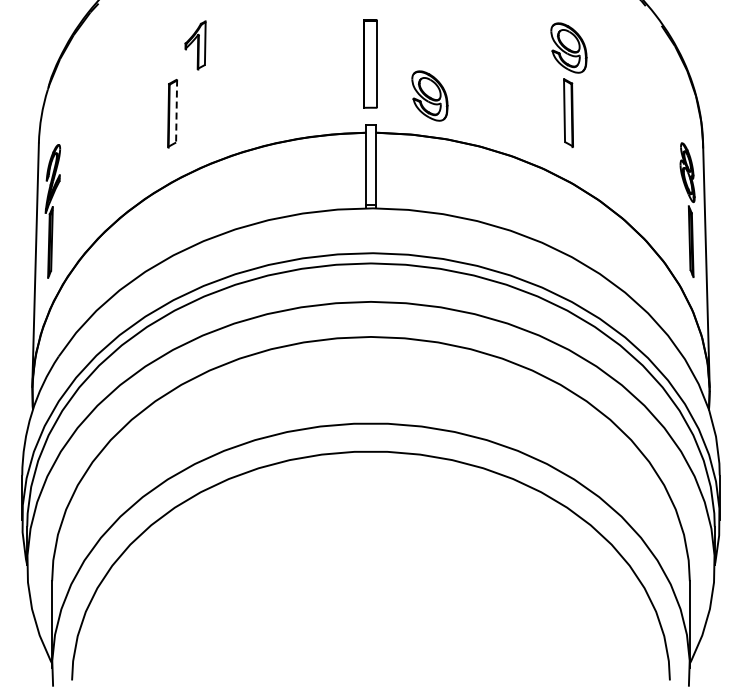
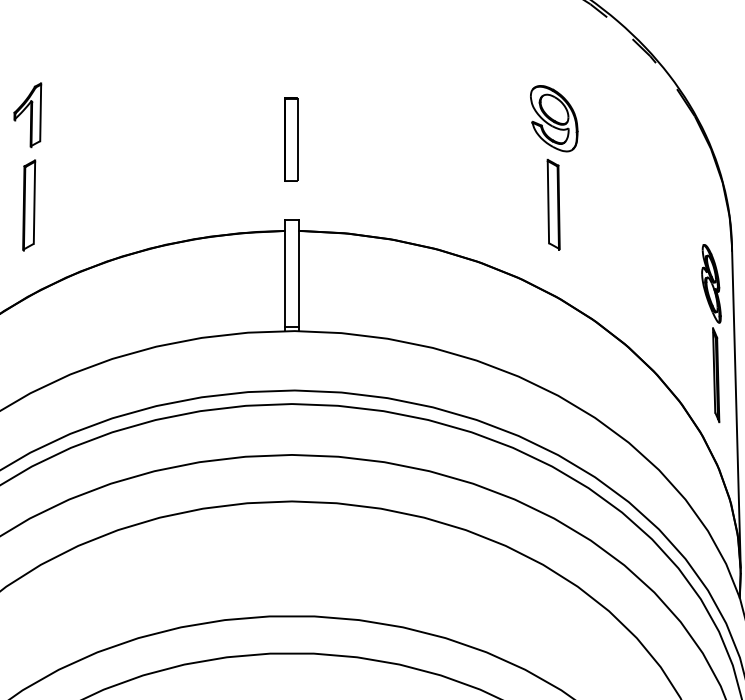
part: (195, 45) -> (27, 115), moved
part: (370, 63) -> (291, 139), size x0.71
part: (429, 95) -> (369, 181), removed
line: (176, 111) -> (34, 202), dashed -> solid

